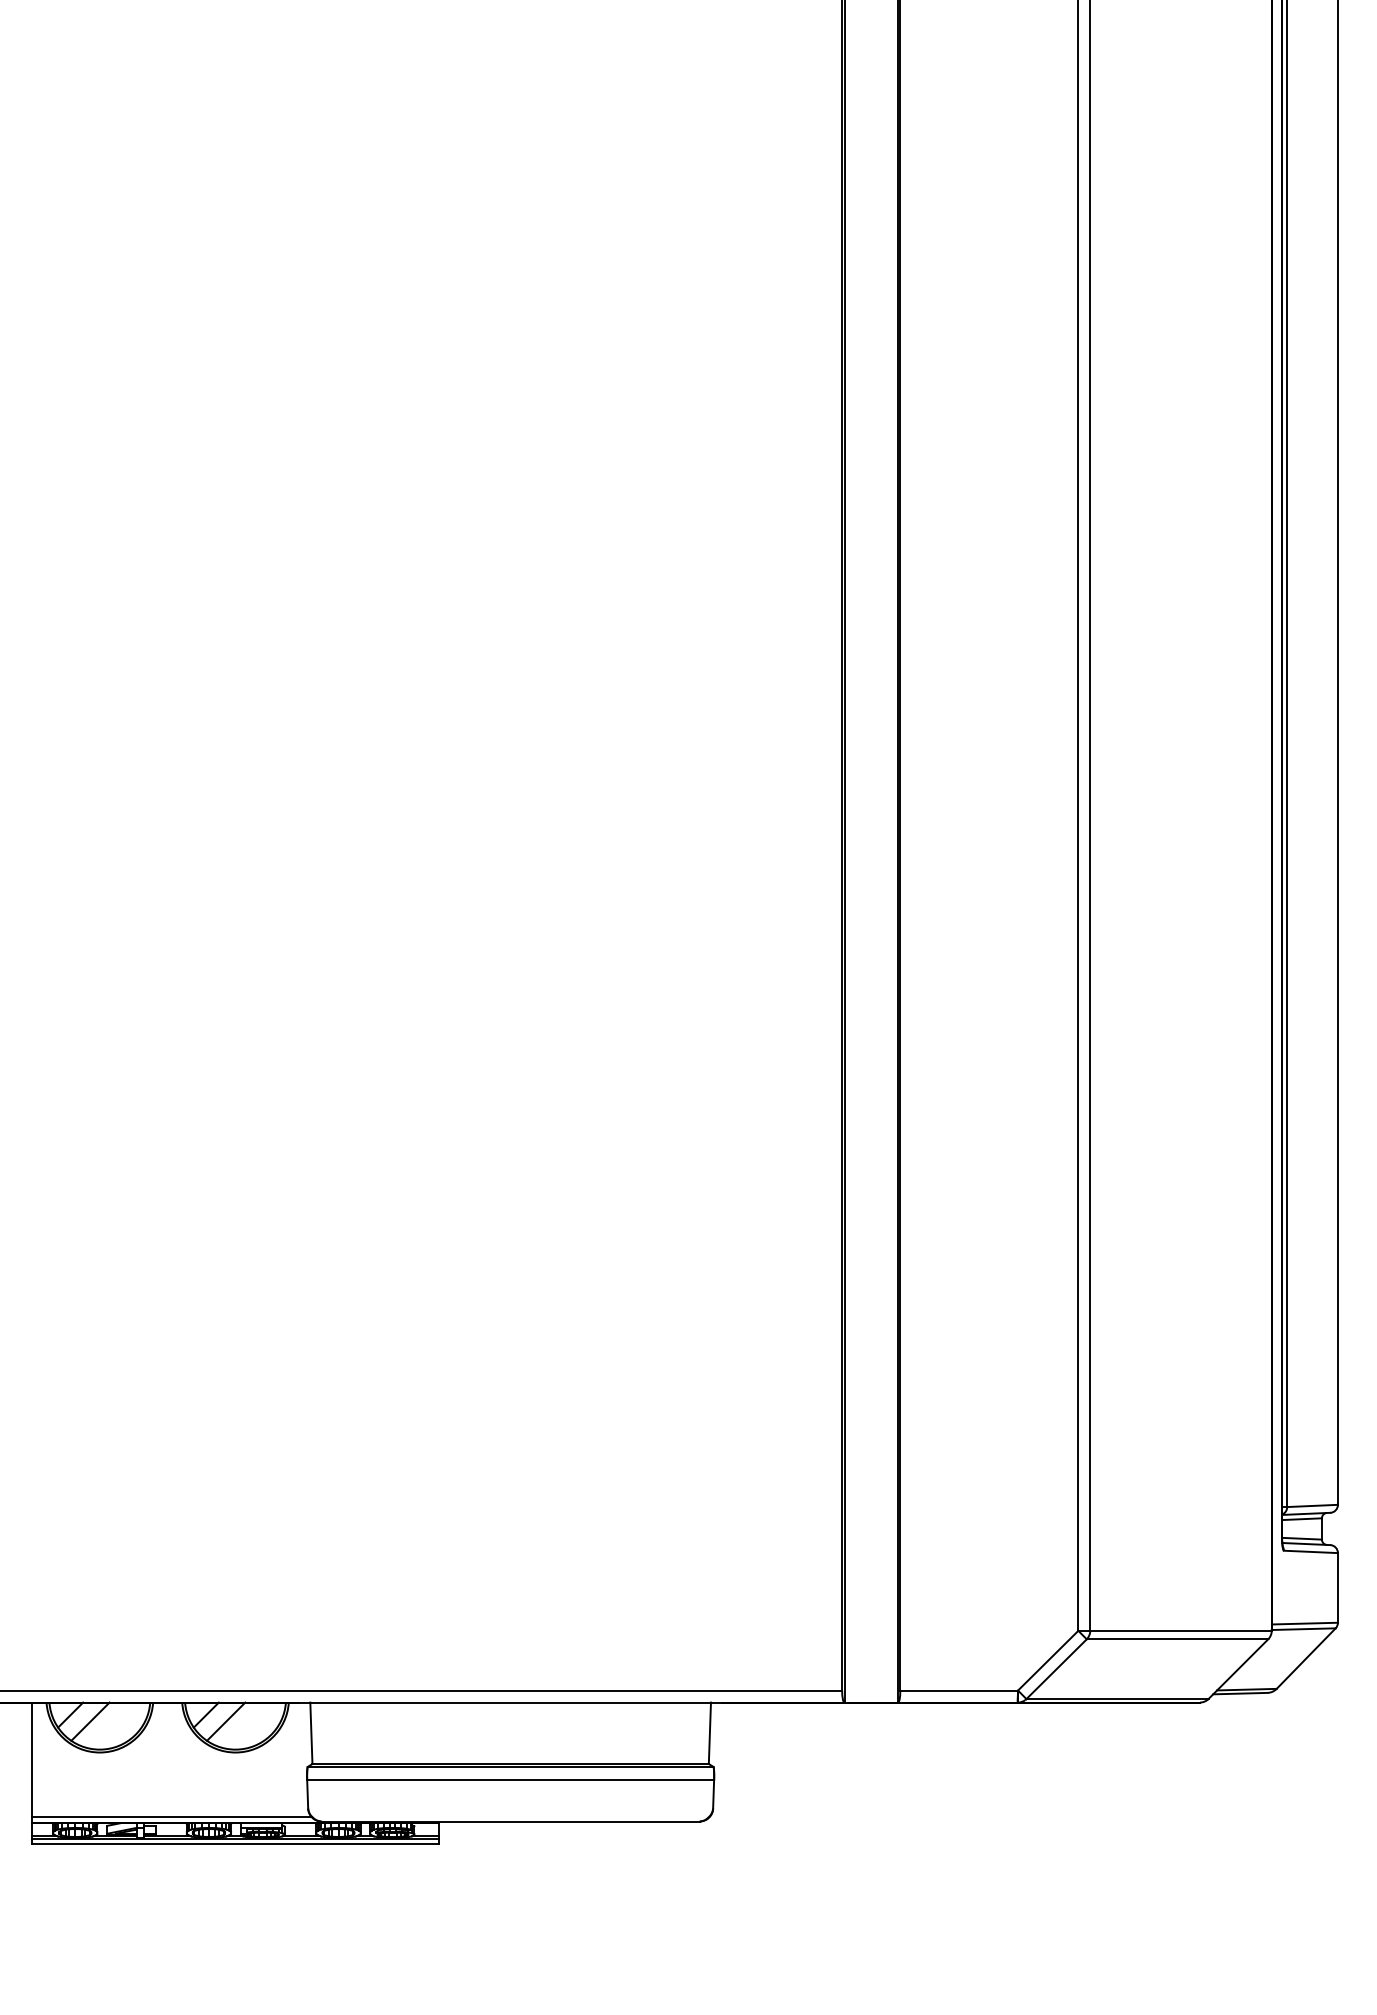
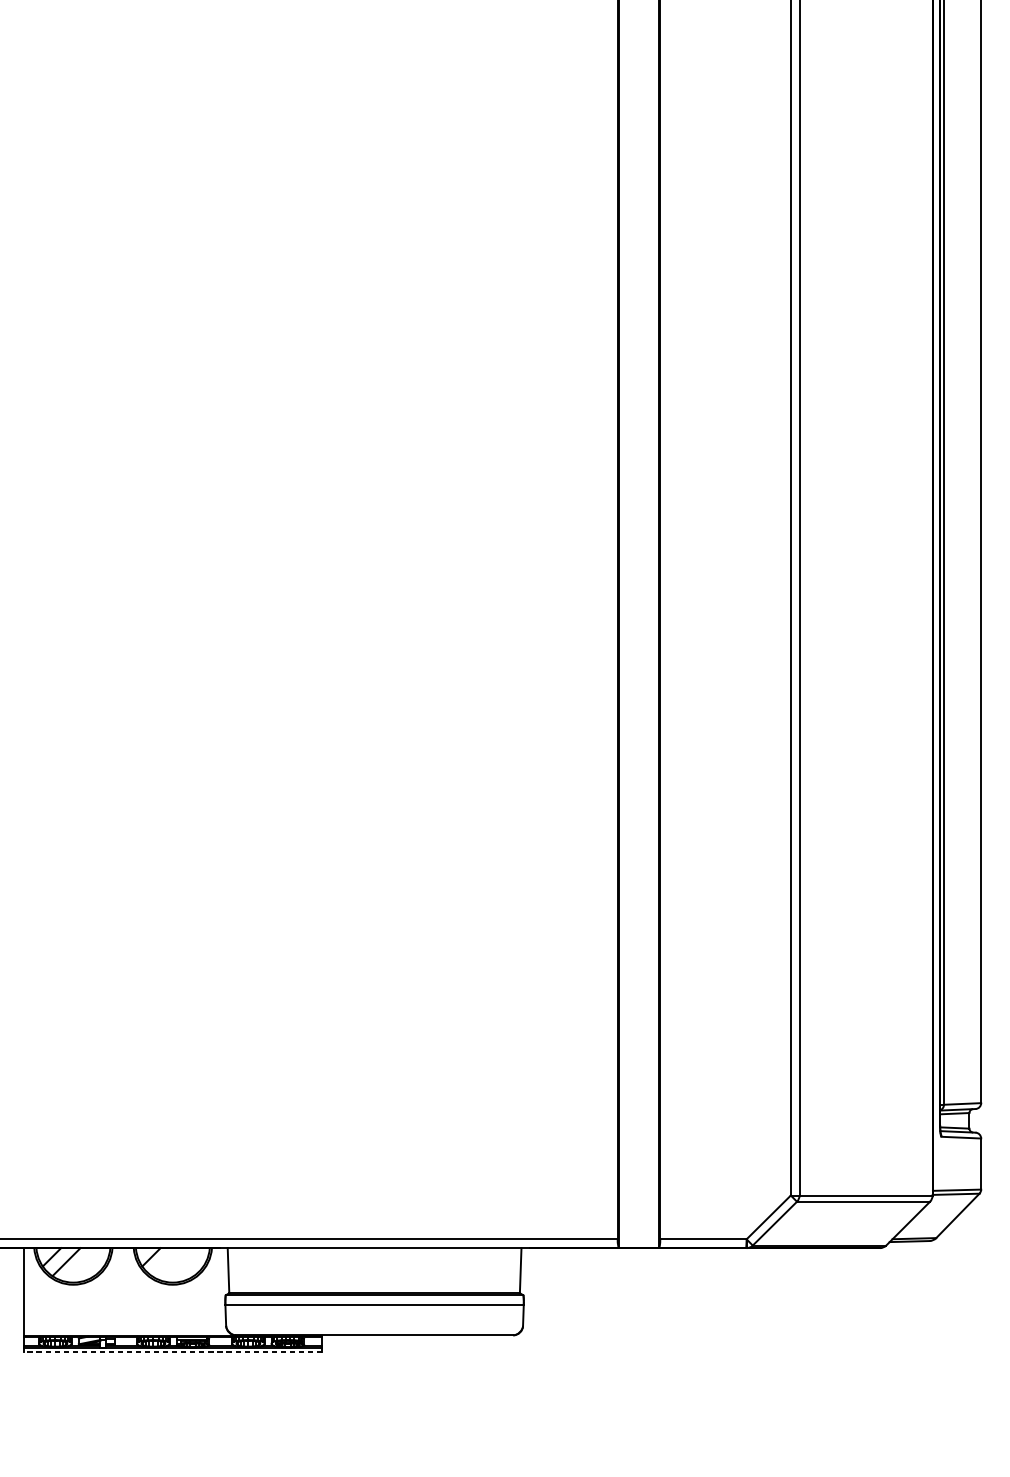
line: (226, 1721) -> (166, 1262), removed
line: (172, 1817) -> (126, 1332), removed
line: (235, 1844) -> (172, 1352), solid -> dashed

